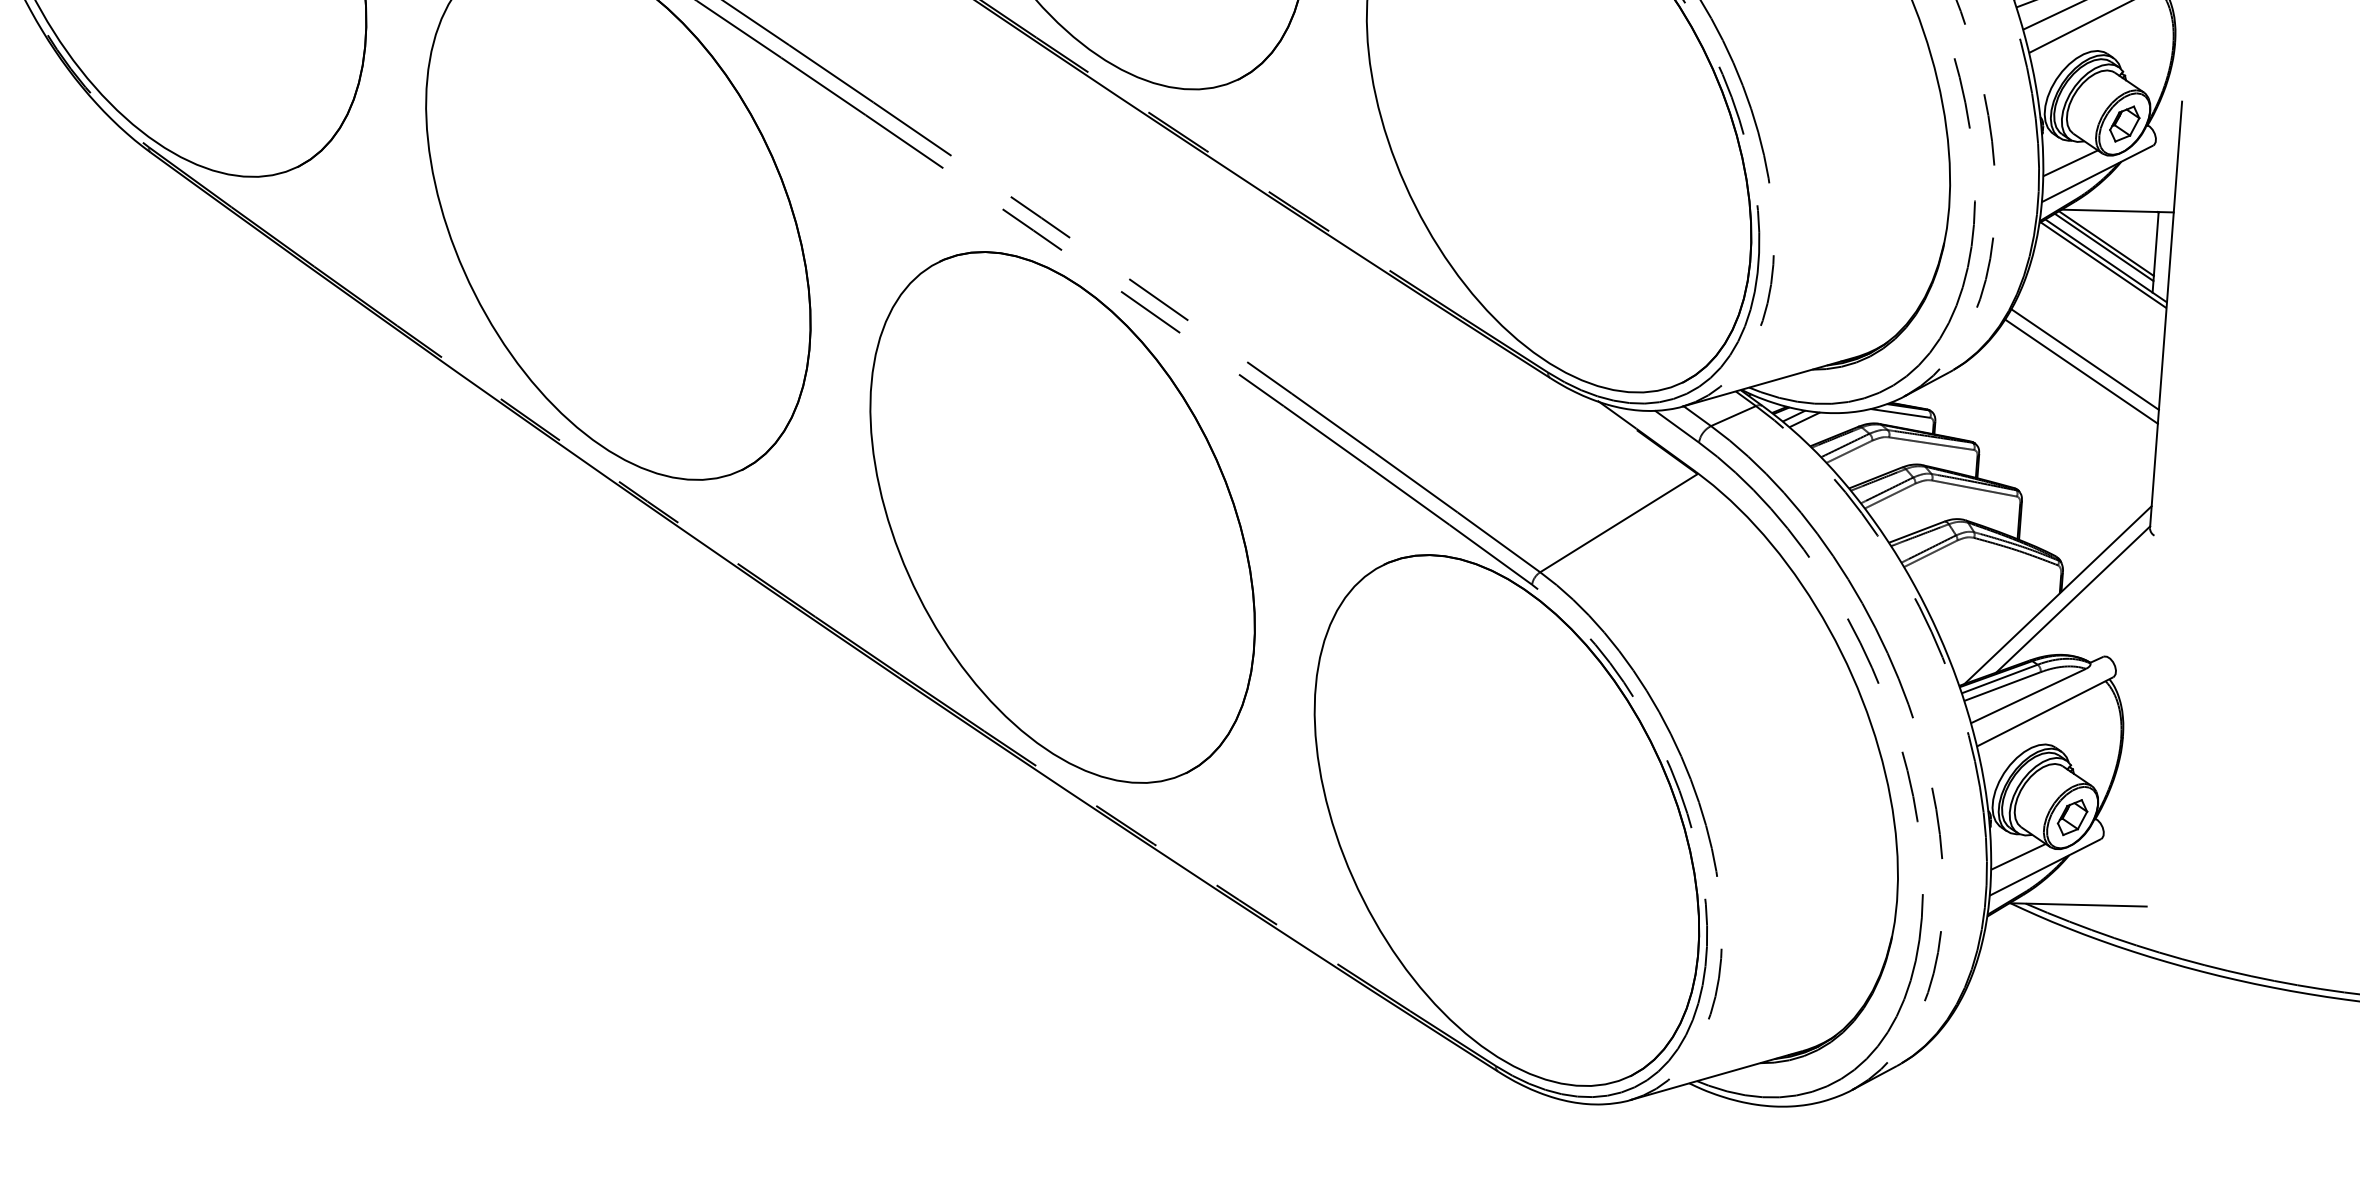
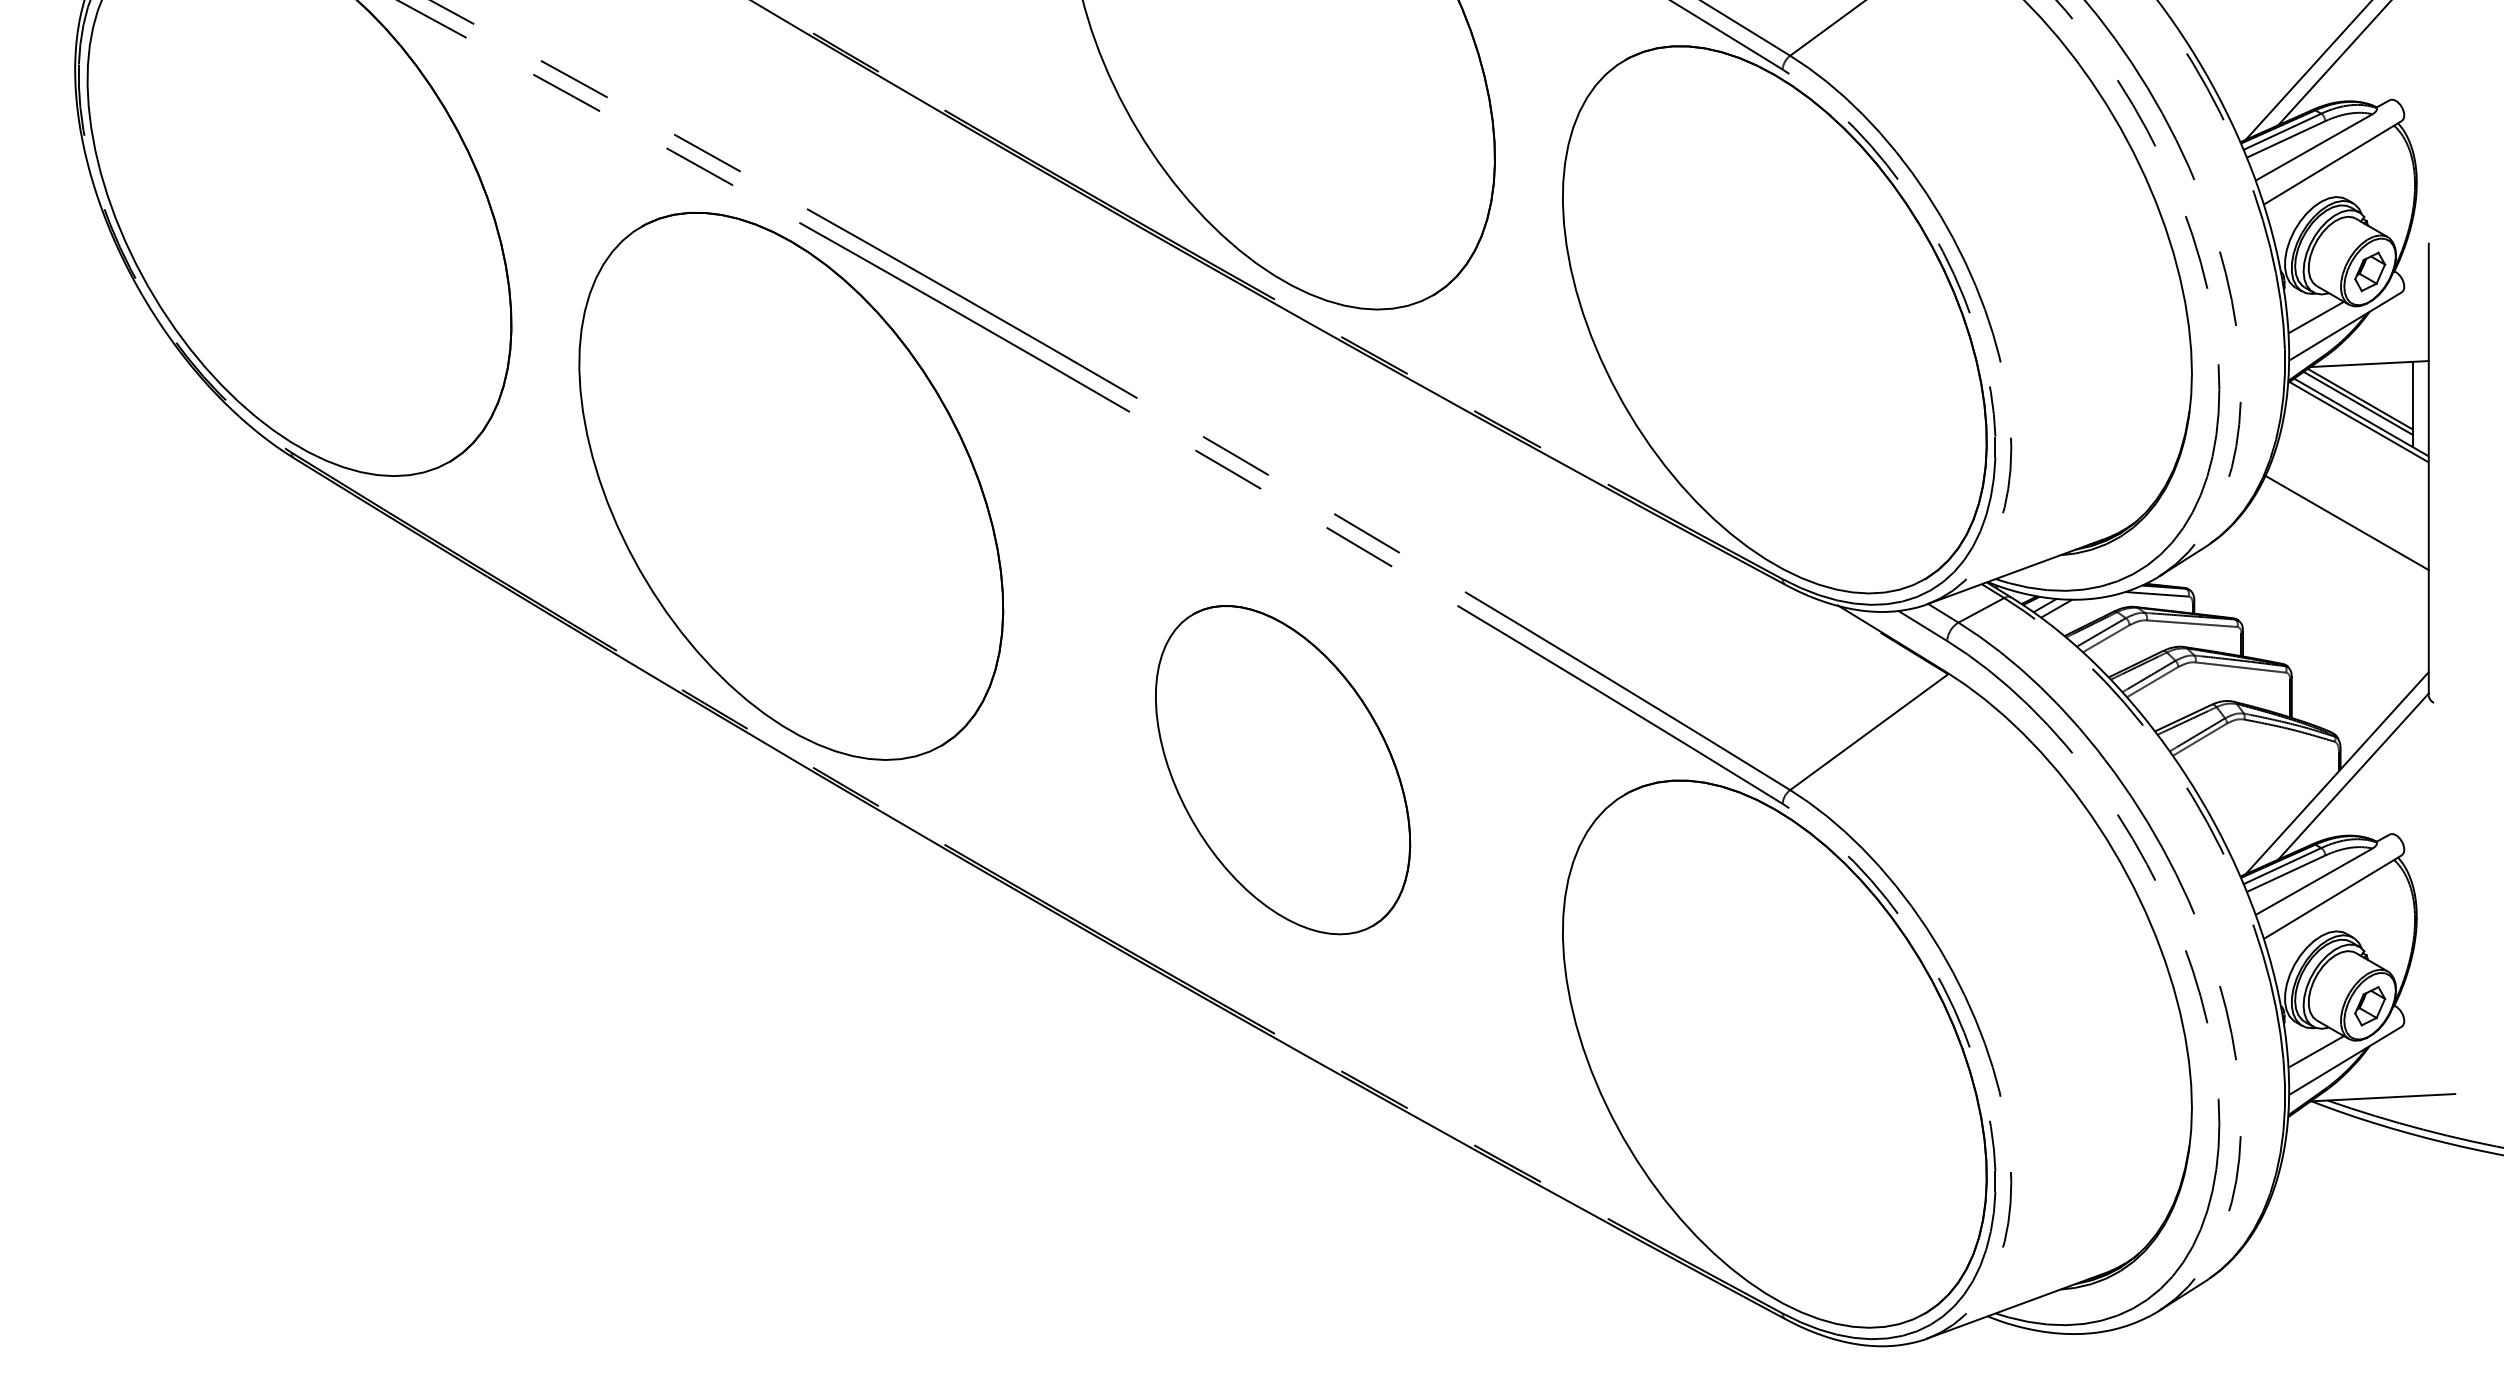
line: (2080, 371) -> (2343, 535), removed
part: (1062, 516) -> (1282, 769), size x0.6

